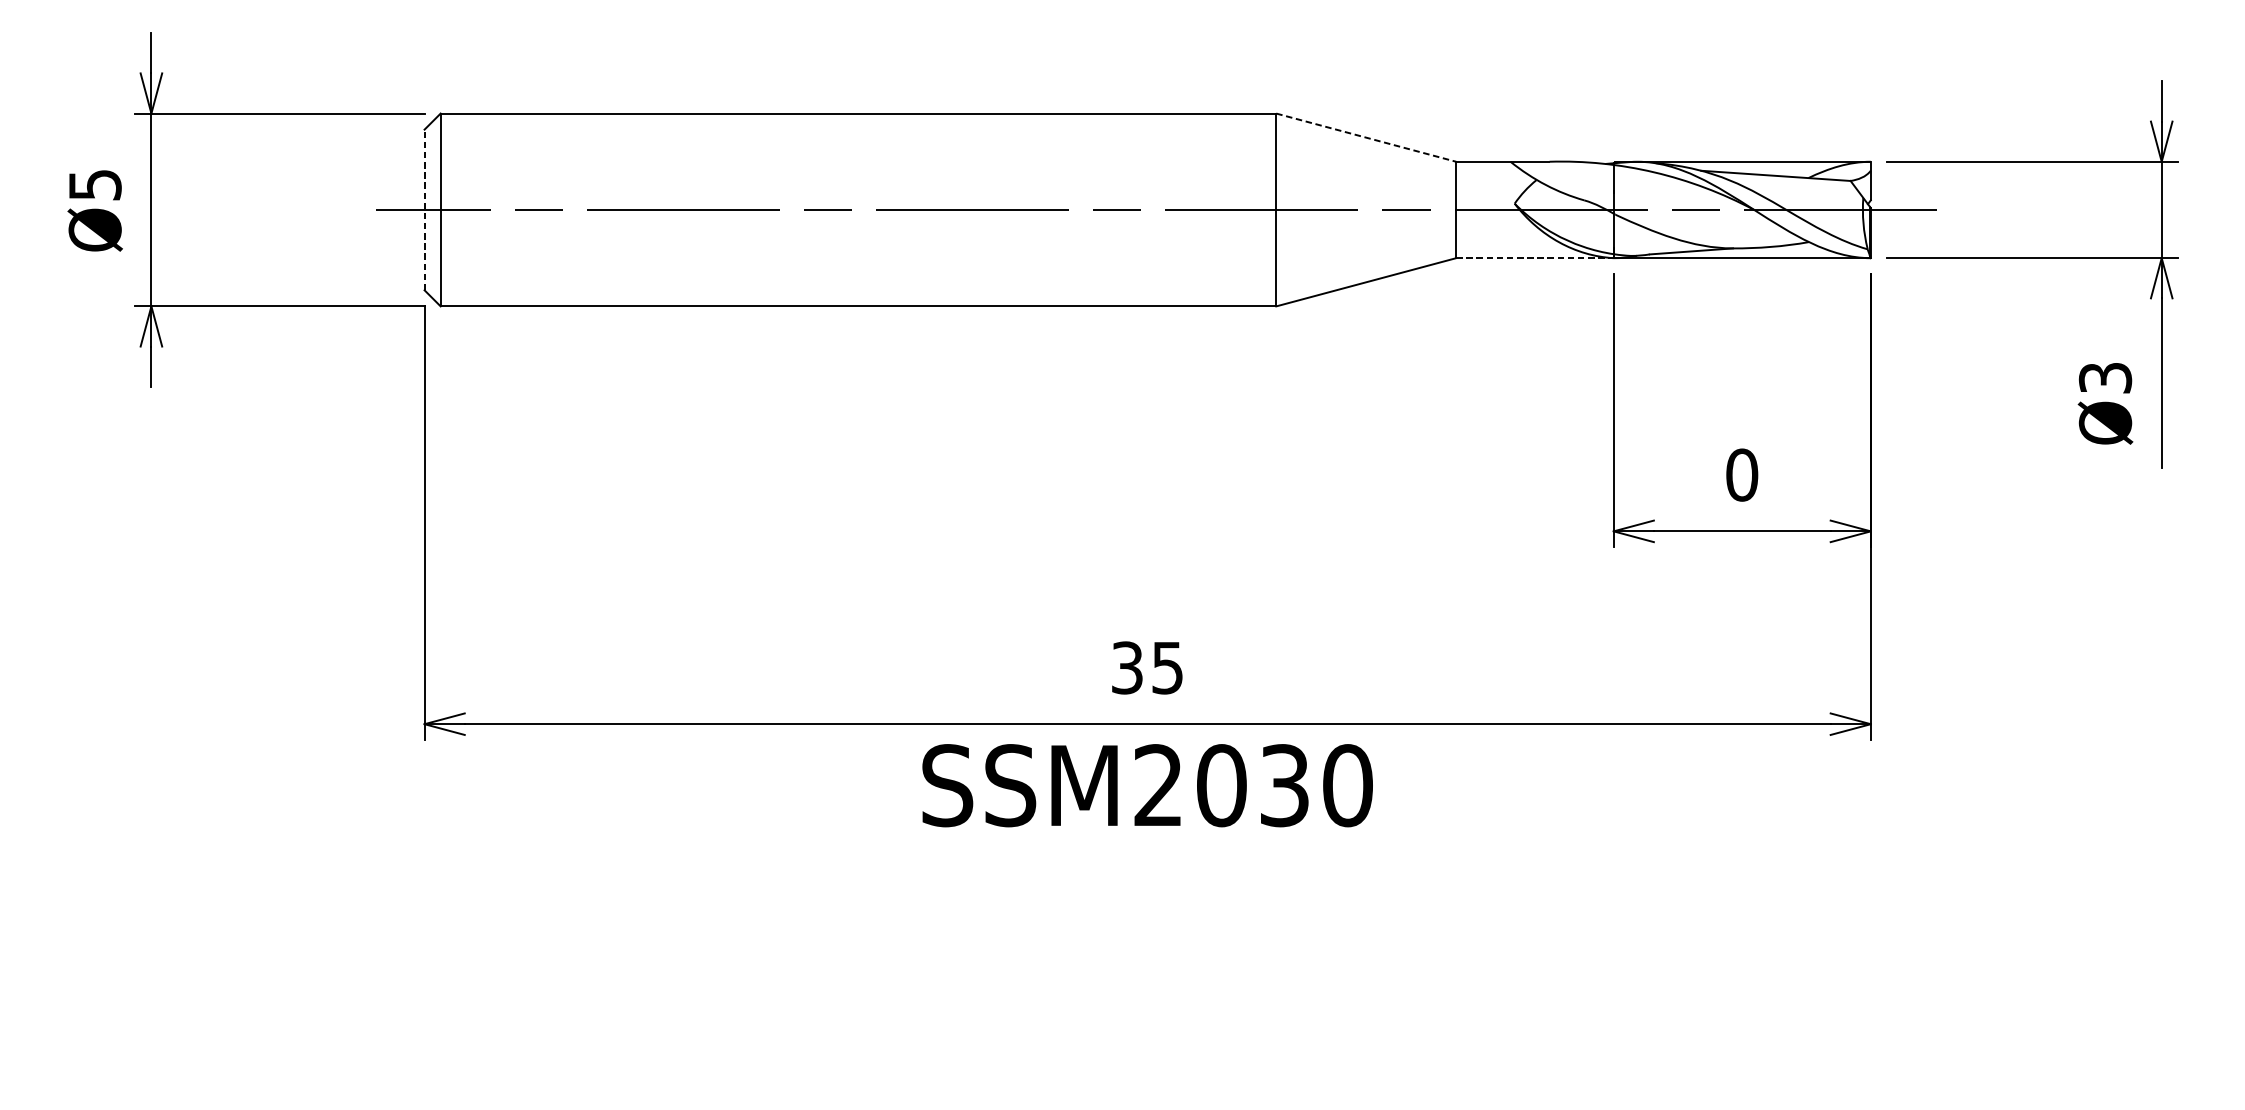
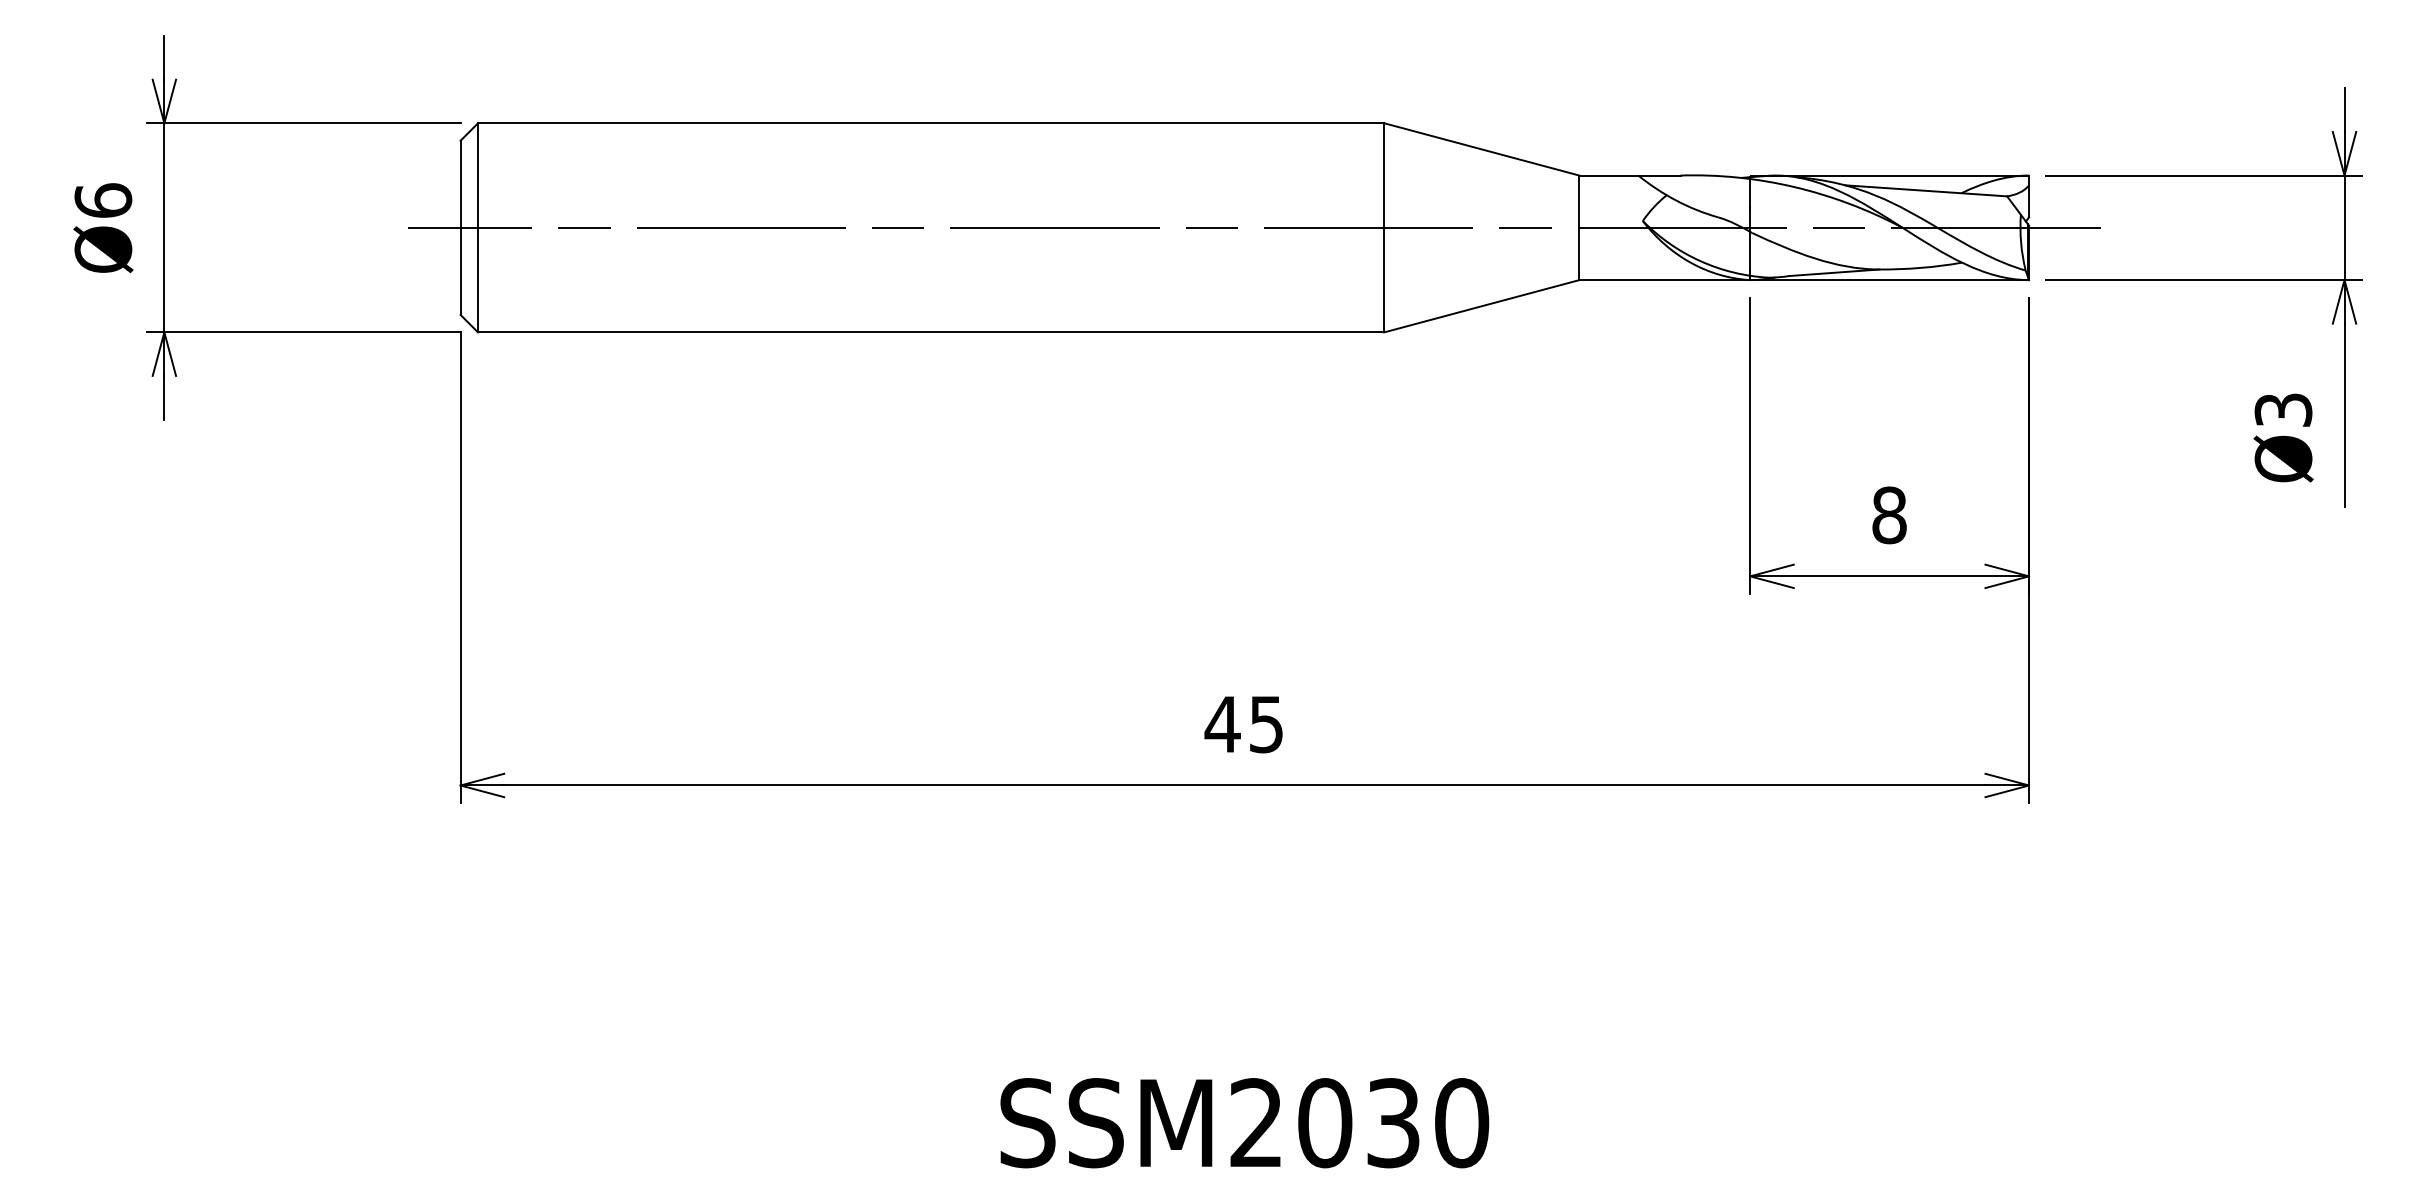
line: (1365, 137) -> (1481, 149), dashed -> solid
text: (95, 184) -> (103, 200), Ø5 -> Ø6
line: (424, 209) -> (460, 227), dashed -> solid
line: (1535, 258) -> (1665, 280), dashed -> solid
text: (1742, 475) -> (1889, 515), 0 -> 8
text: (1127, 667) -> (1222, 724), 35 -> 45
text: (1147, 785) -> (1244, 1123), moved

